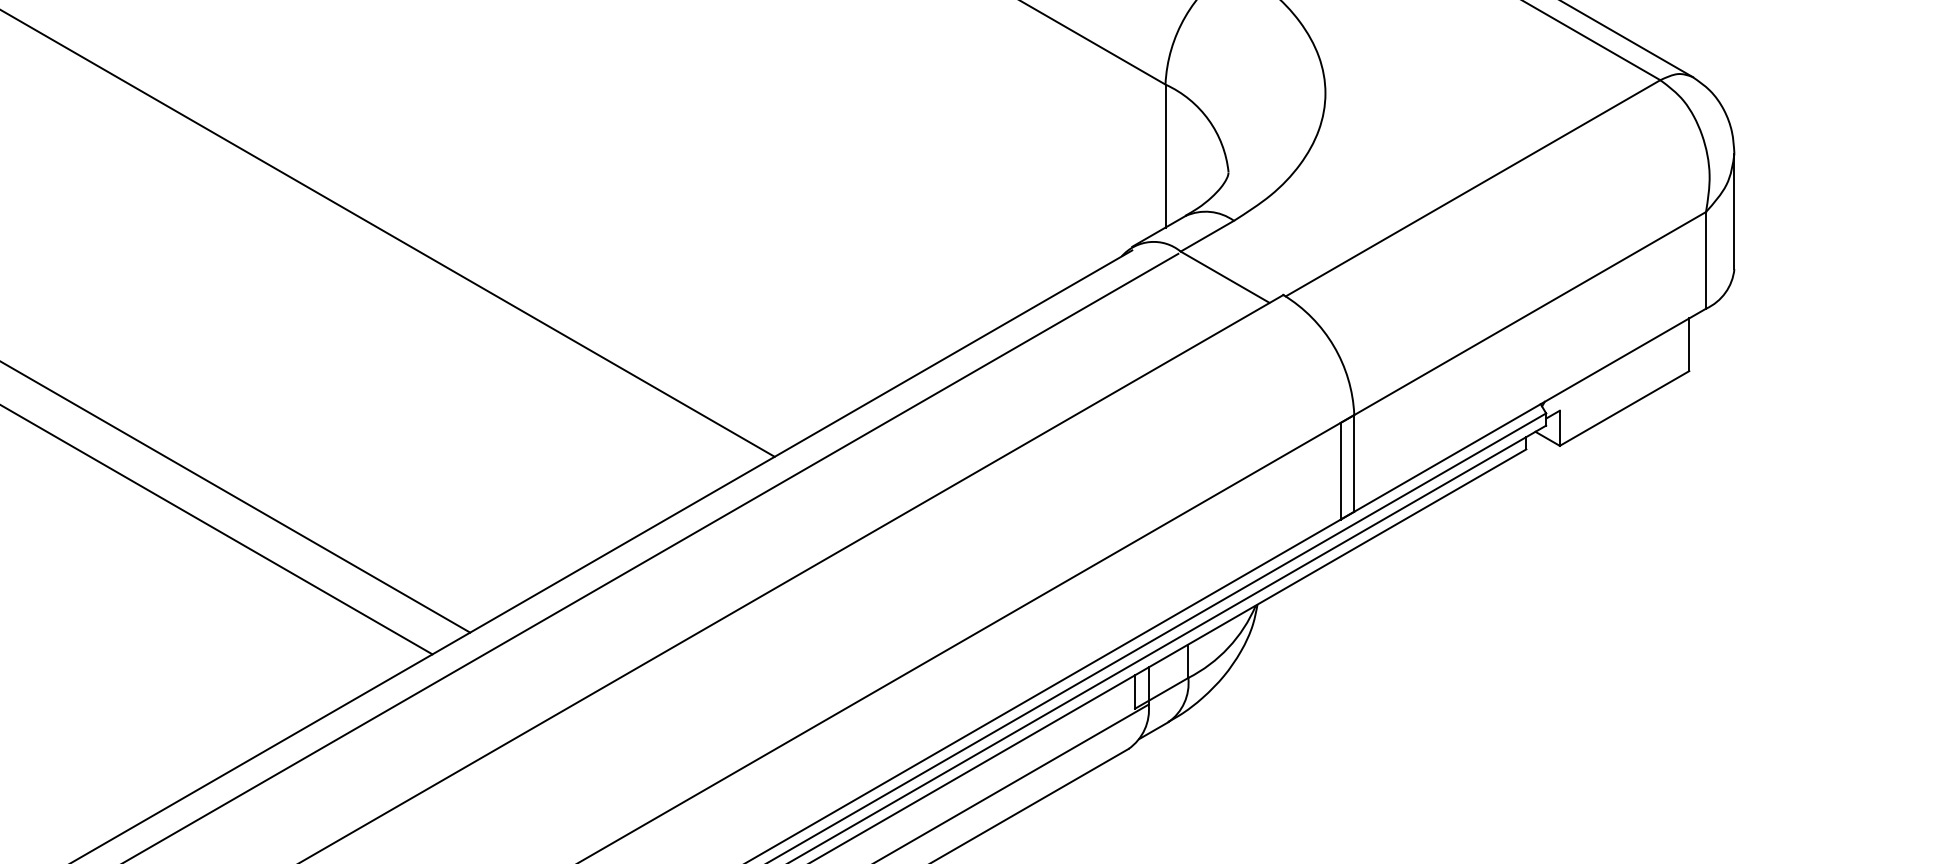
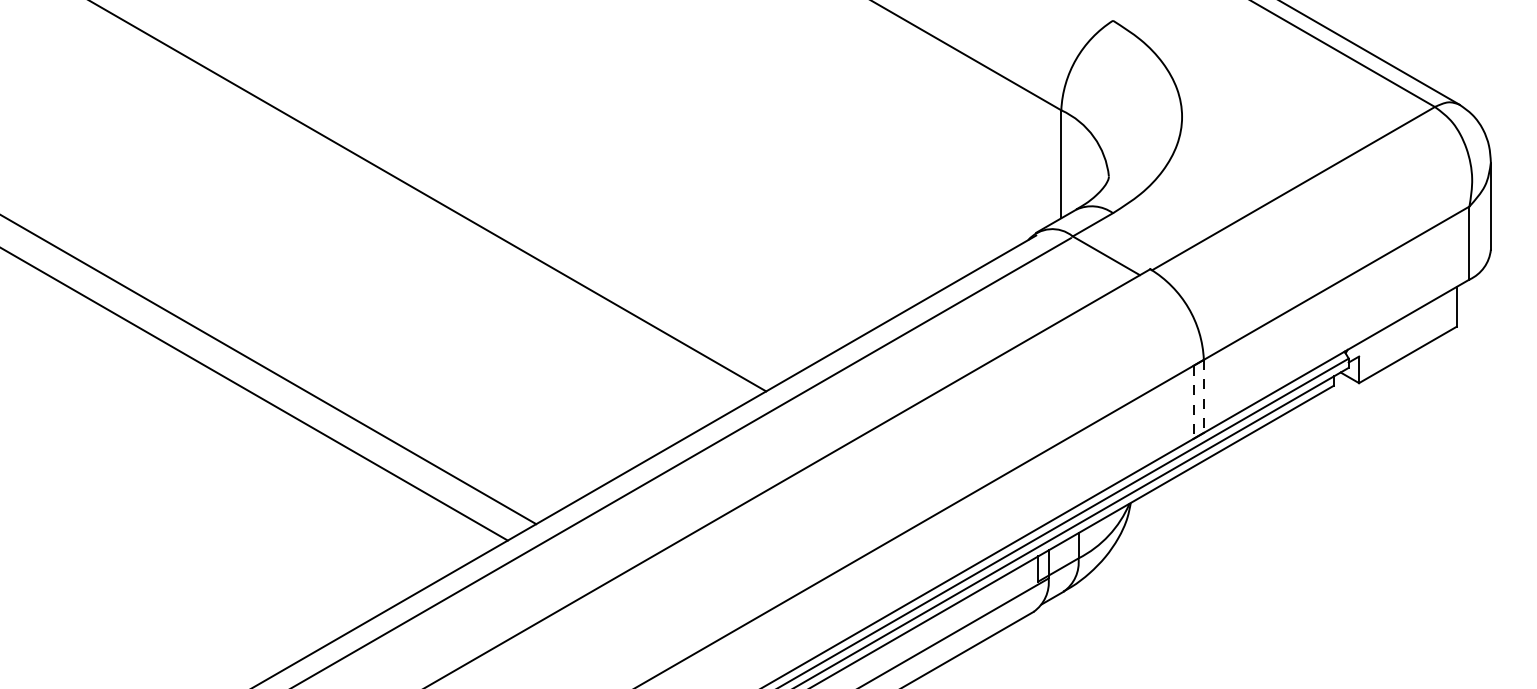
line: (1353, 463) -> (1203, 396), solid -> dashed
line: (1340, 471) -> (1193, 402), solid -> dashed

